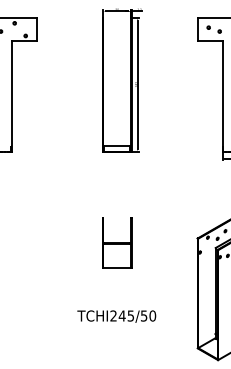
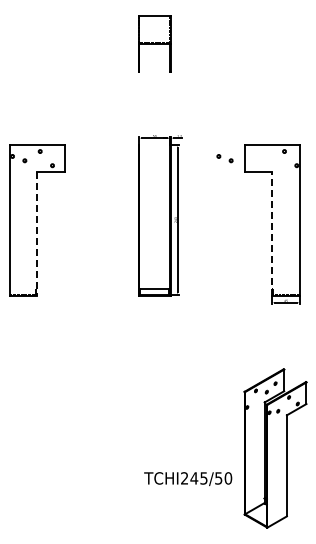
part: (213, 29) -> (224, 158), moved
line: (12, 96) -> (37, 233), solid -> dashed
line: (222, 96) -> (272, 233), solid -> dashed
part: (117, 242) -> (154, 396), removed
text: (117, 316) -> (188, 479), moved

